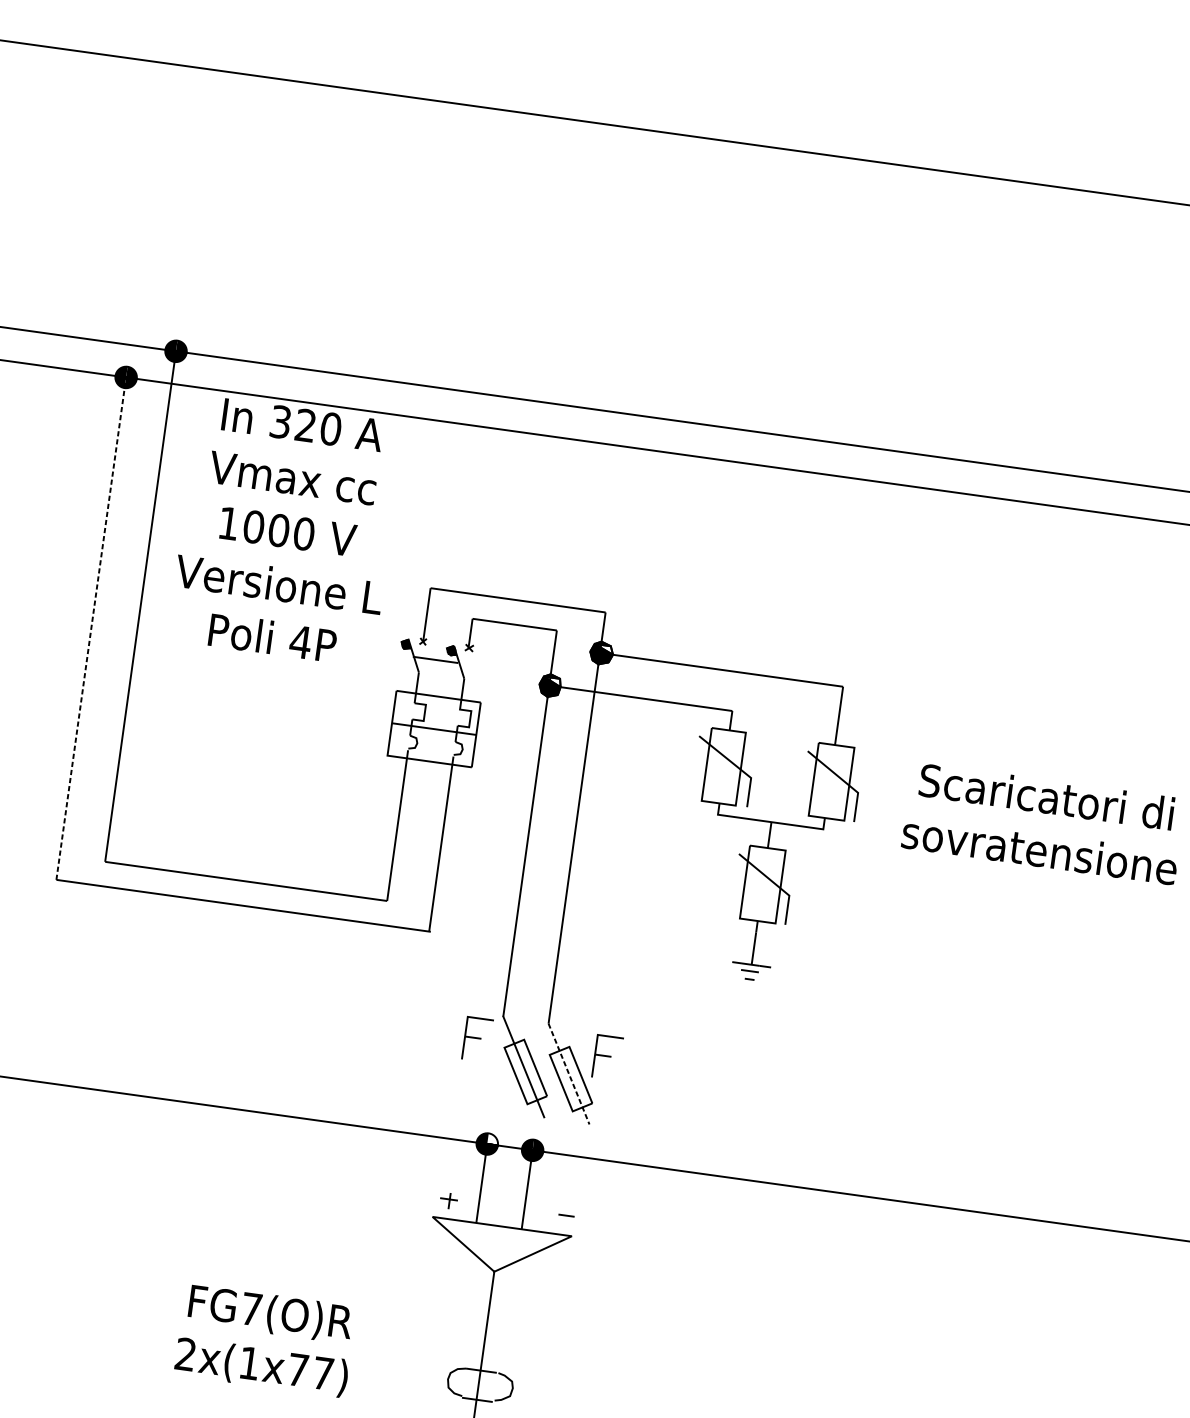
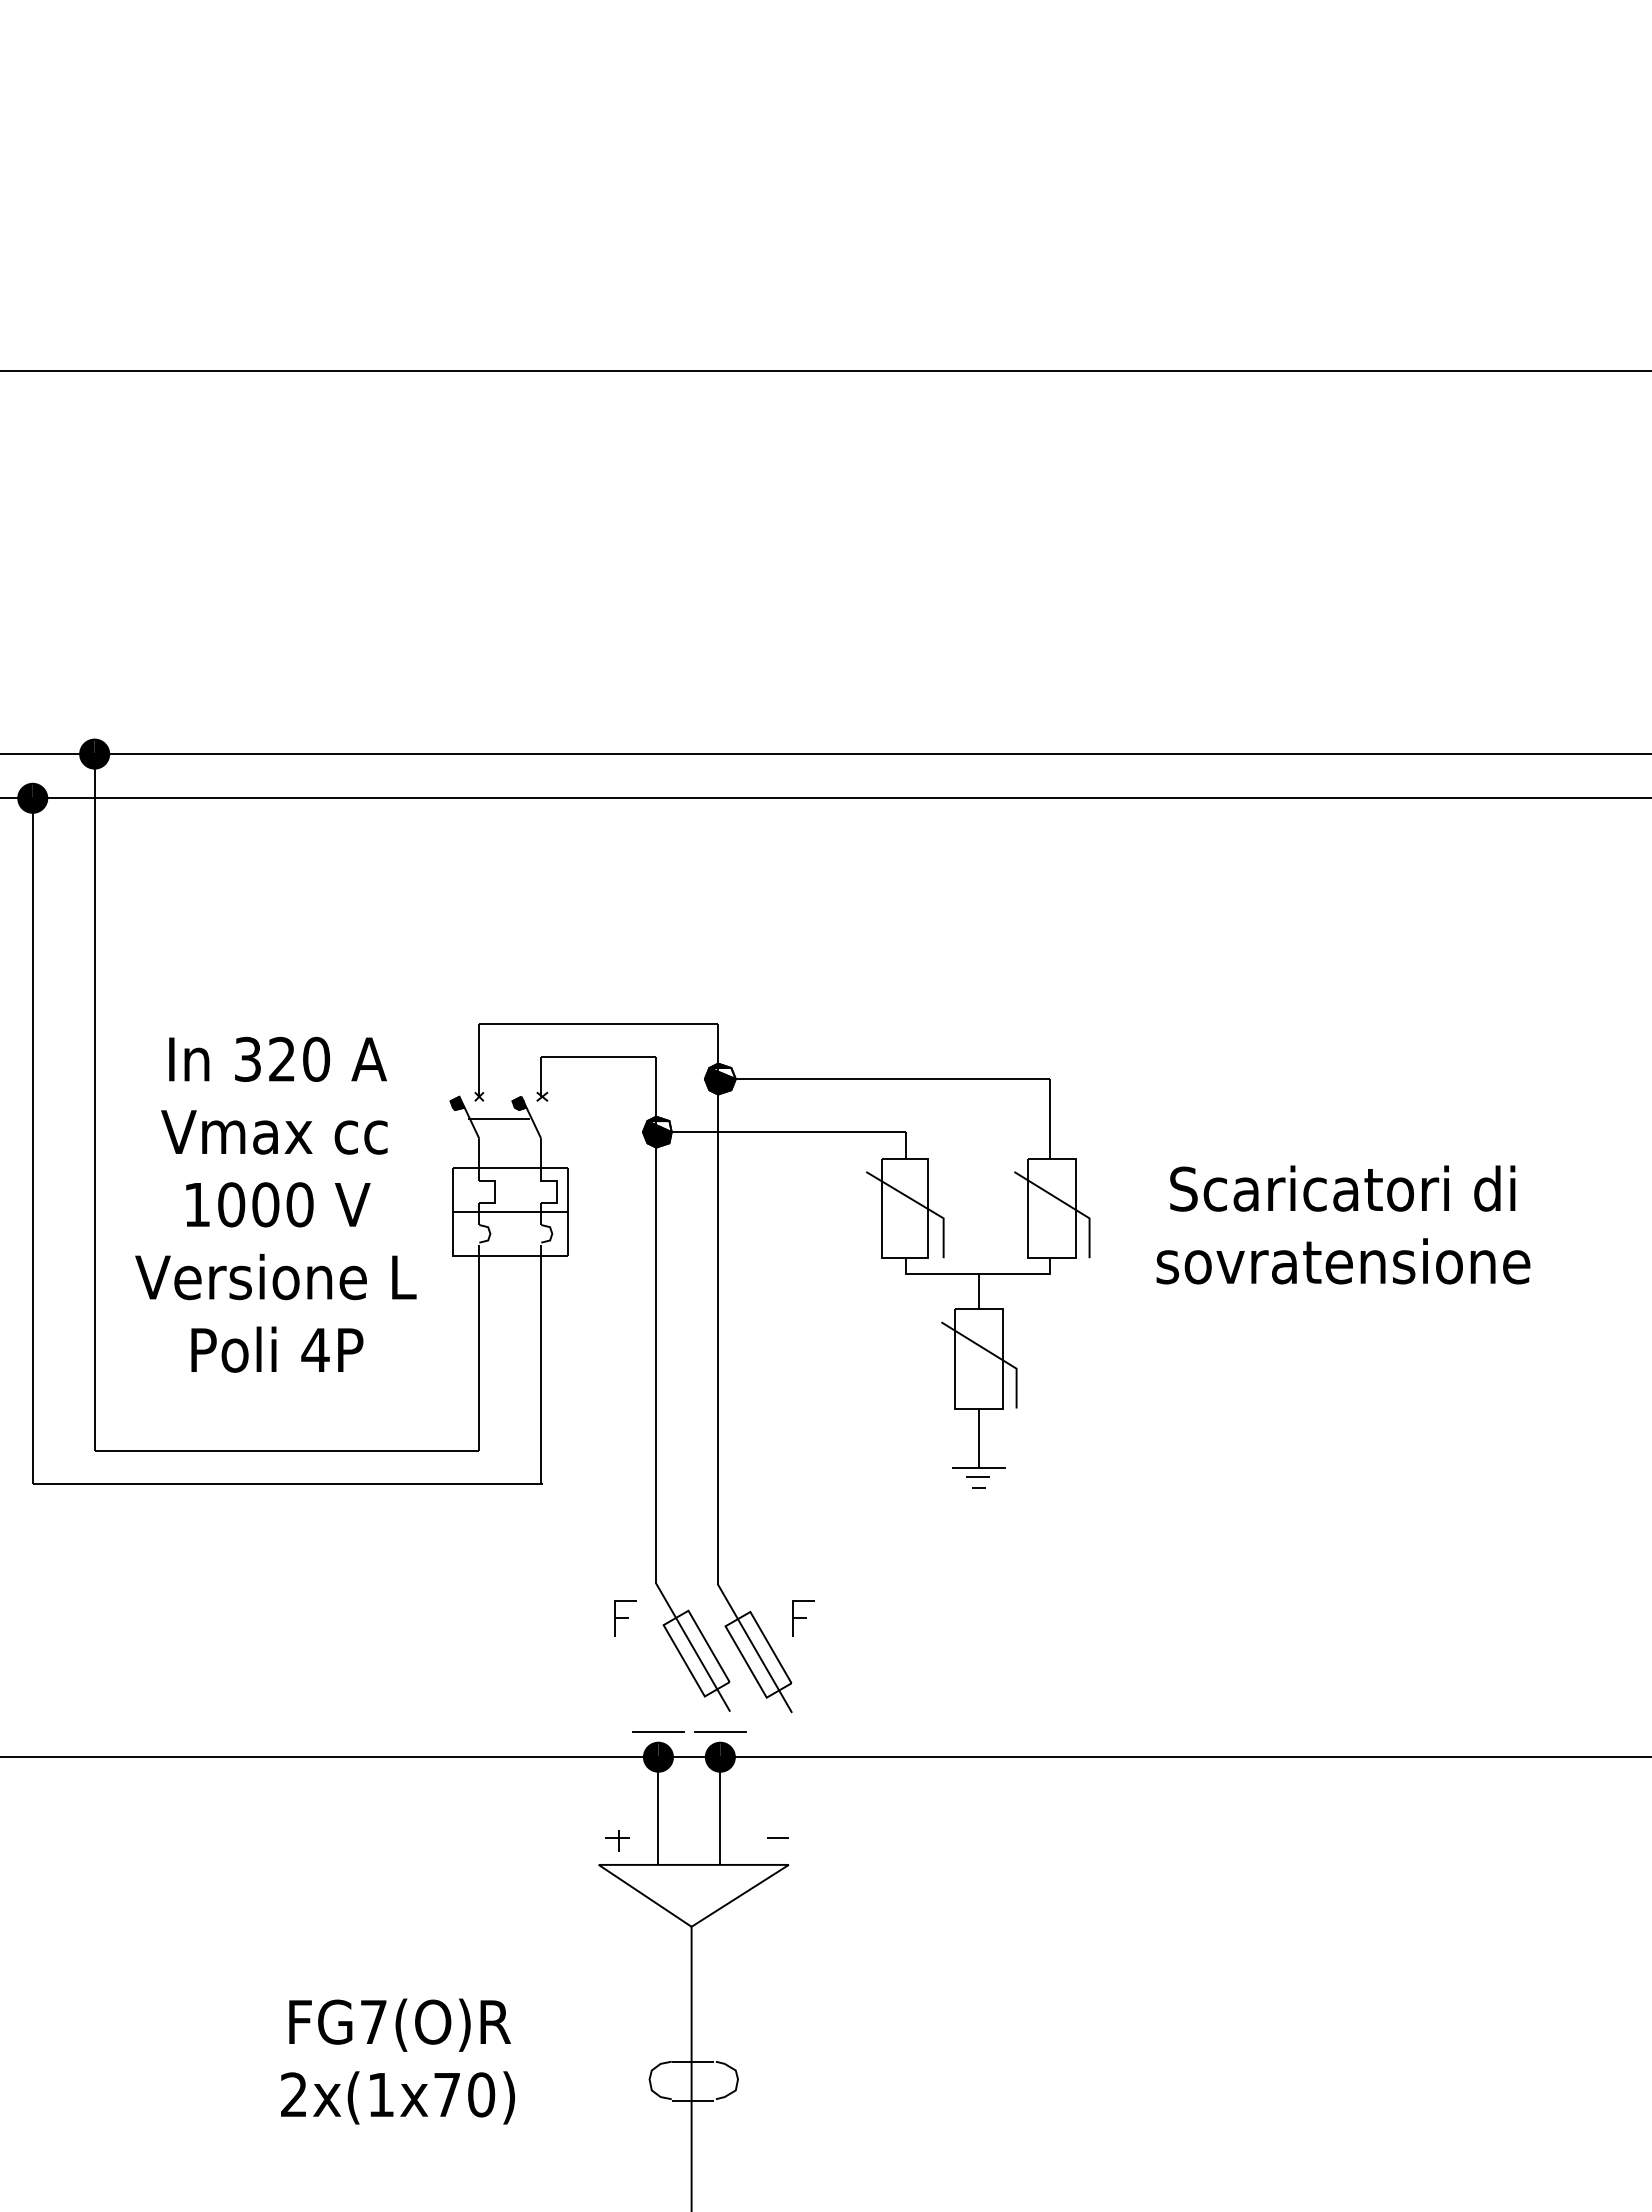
text: (286, 531) -> (275, 1204), moved
line: (91, 628) -> (32, 1141), dashed -> solid
part: (477, 1038) -> (625, 1618), size x0.62
part: (607, 1057) -> (803, 1618), size x0.62
line: (569, 1074) -> (755, 1648), dashed -> solid
line: (489, 1125) -> (657, 1731), added
line: (535, 1131) -> (720, 1731), added
fill: (493, 1139) -> (665, 1749), added
text: (323, 1373) -> (481, 2094), 2x(1x77) -> 2x(1x70)

